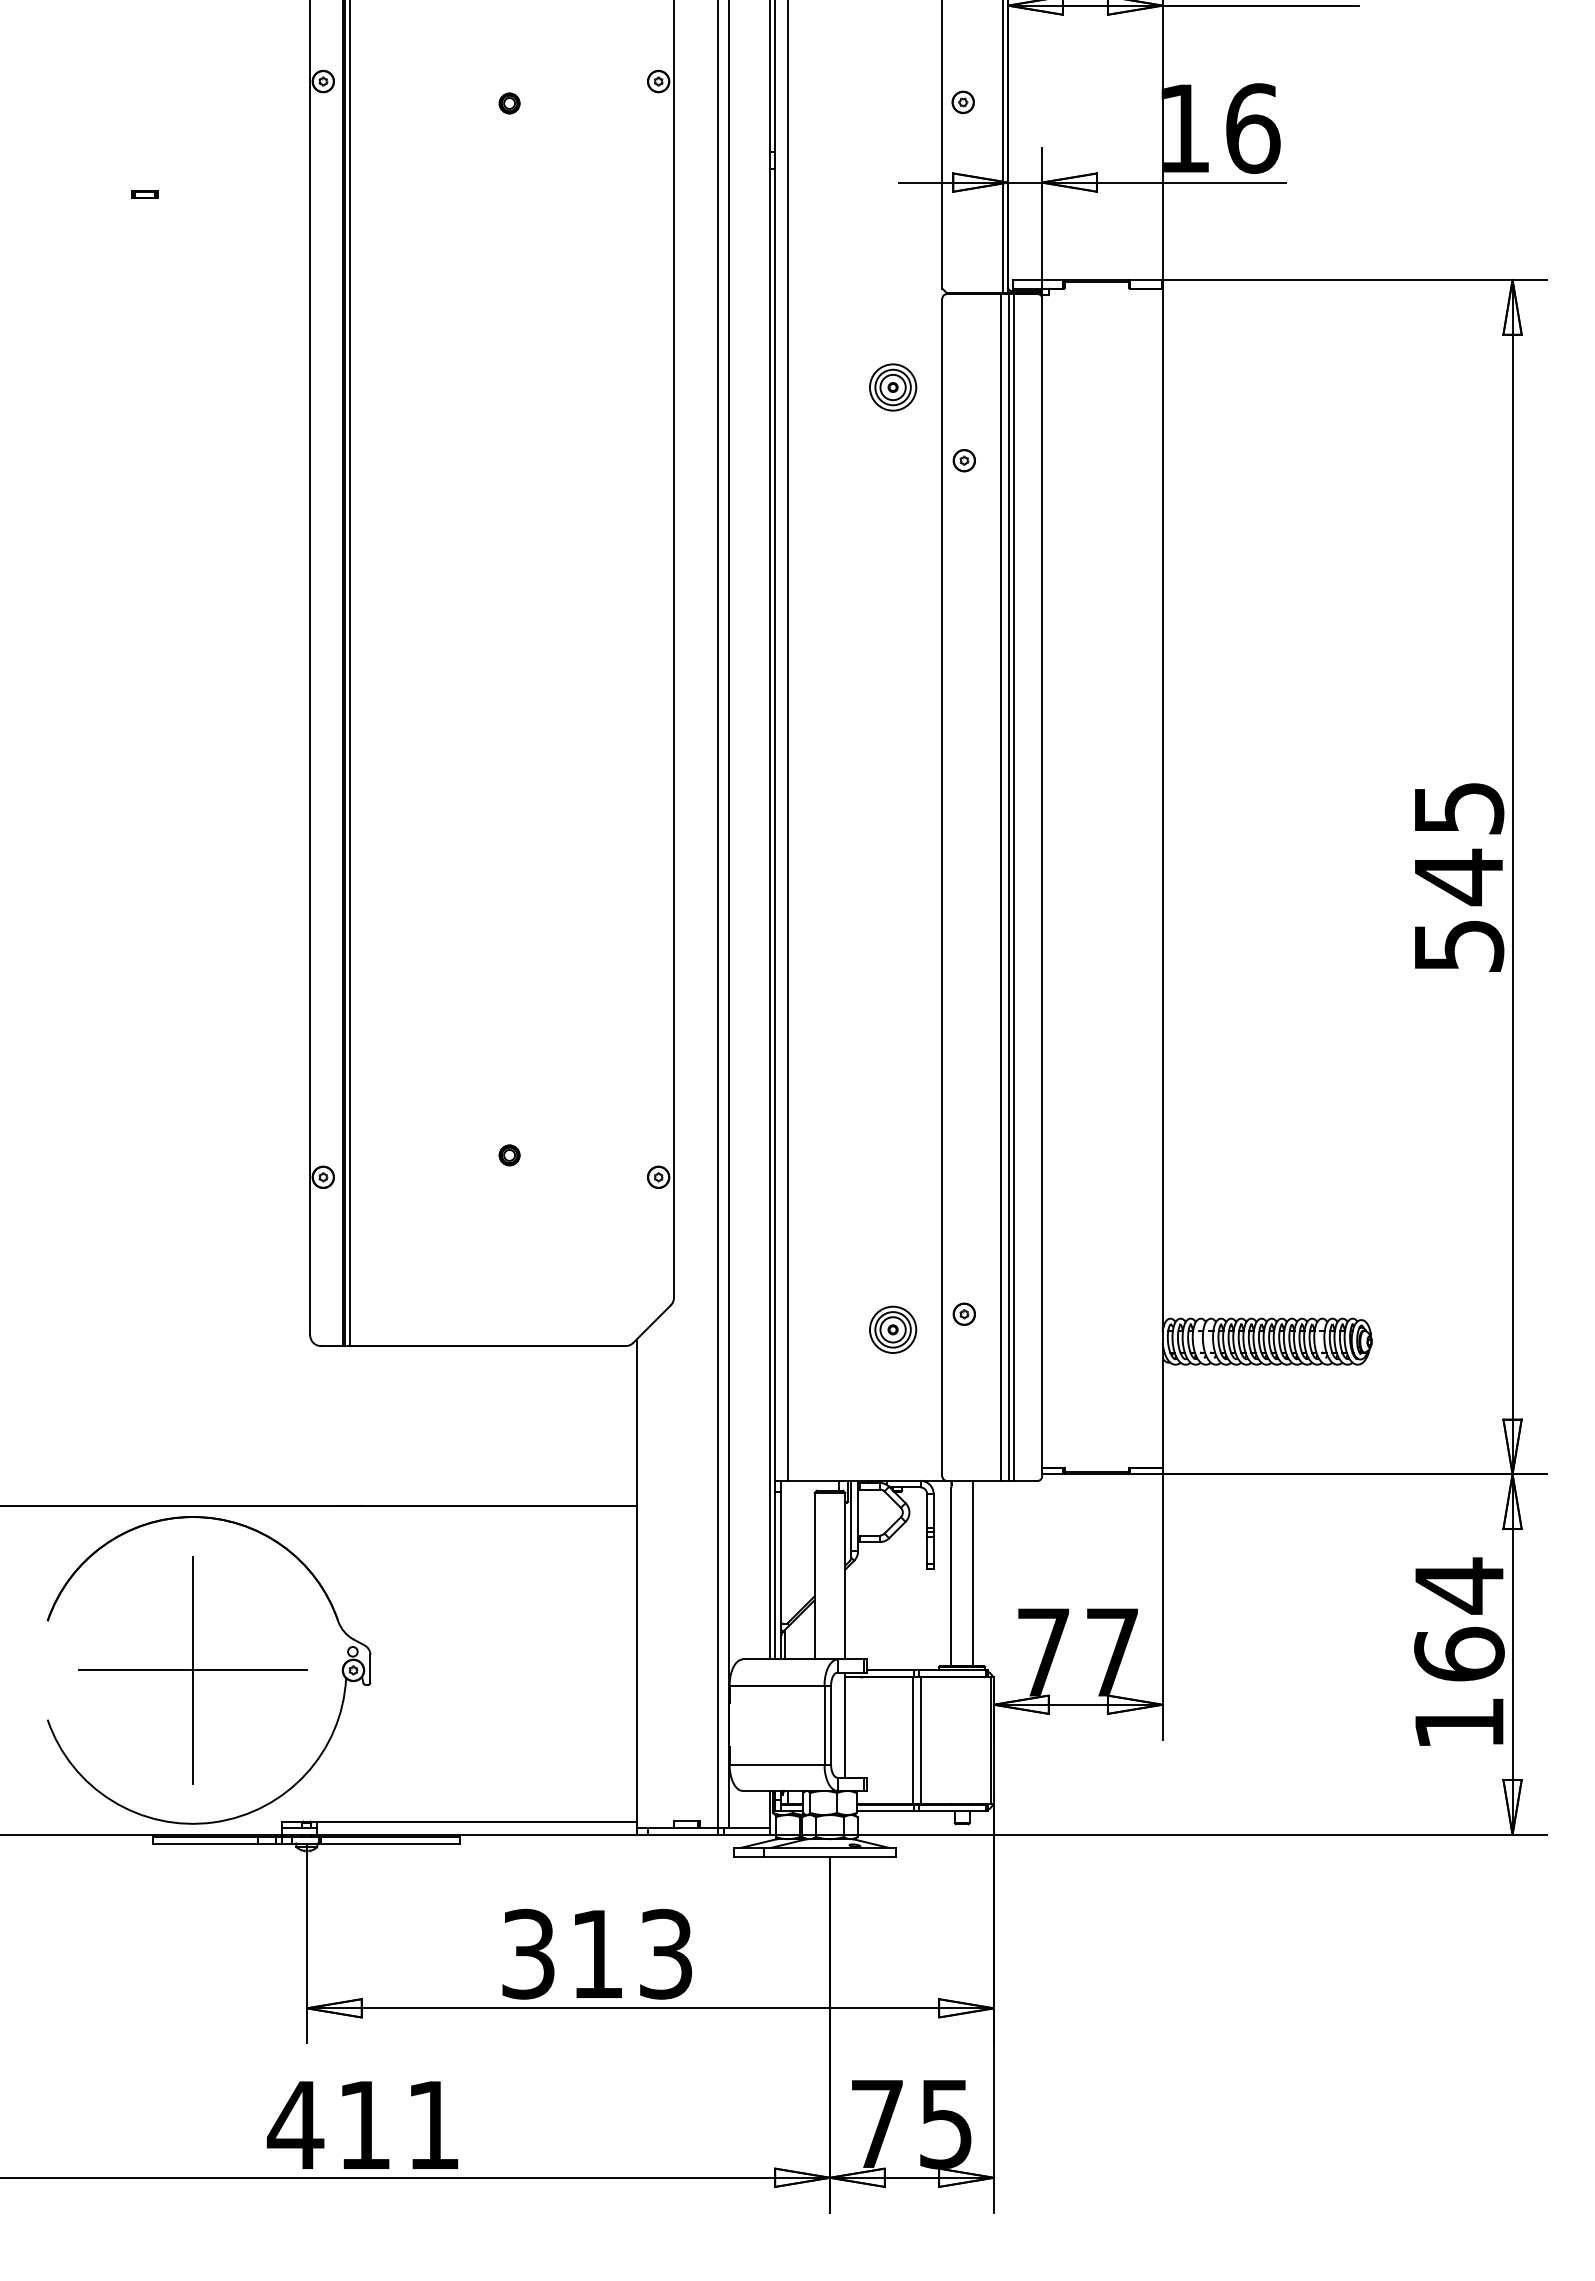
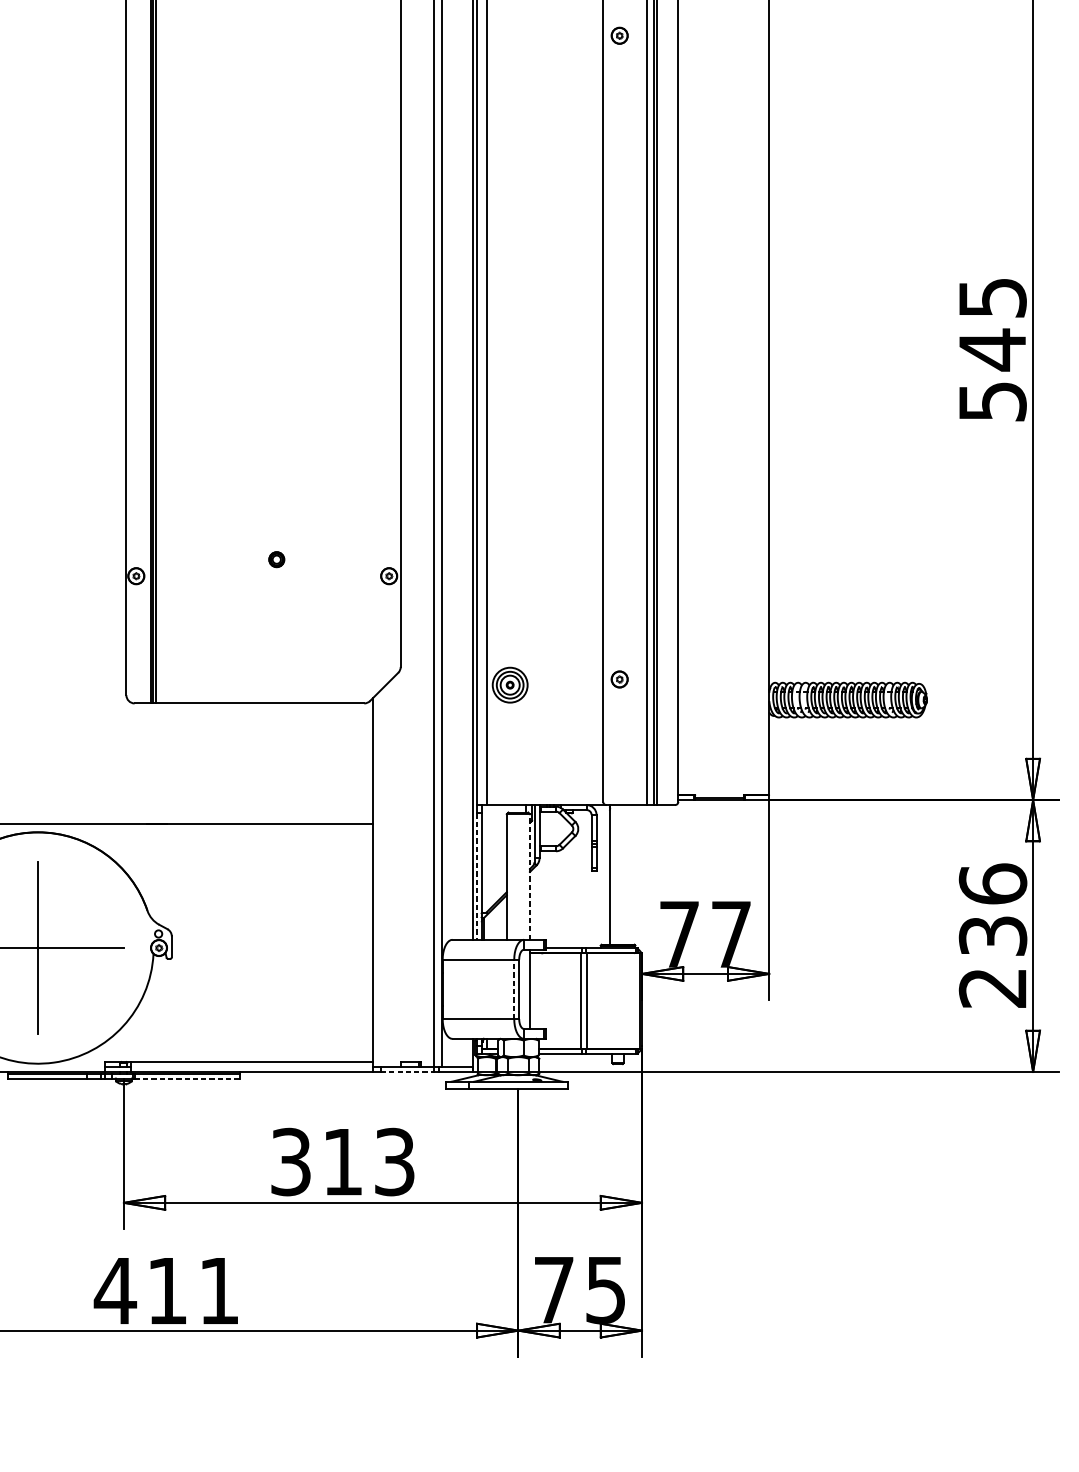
part: (893, 1329) -> (510, 684), moved
line: (973, 1573) -> (626, 874), removed
line: (774, 1575) -> (476, 876), solid -> dashed
line: (845, 1575) -> (530, 876), solid -> dashed
text: (1459, 1653) -> (993, 935), 164 -> 236
line: (824, 1724) -> (514, 988), solid -> dashed
line: (683, 1834) -> (407, 1071), solid -> dashed
line: (390, 1843) -> (186, 1078), solid -> dashed

